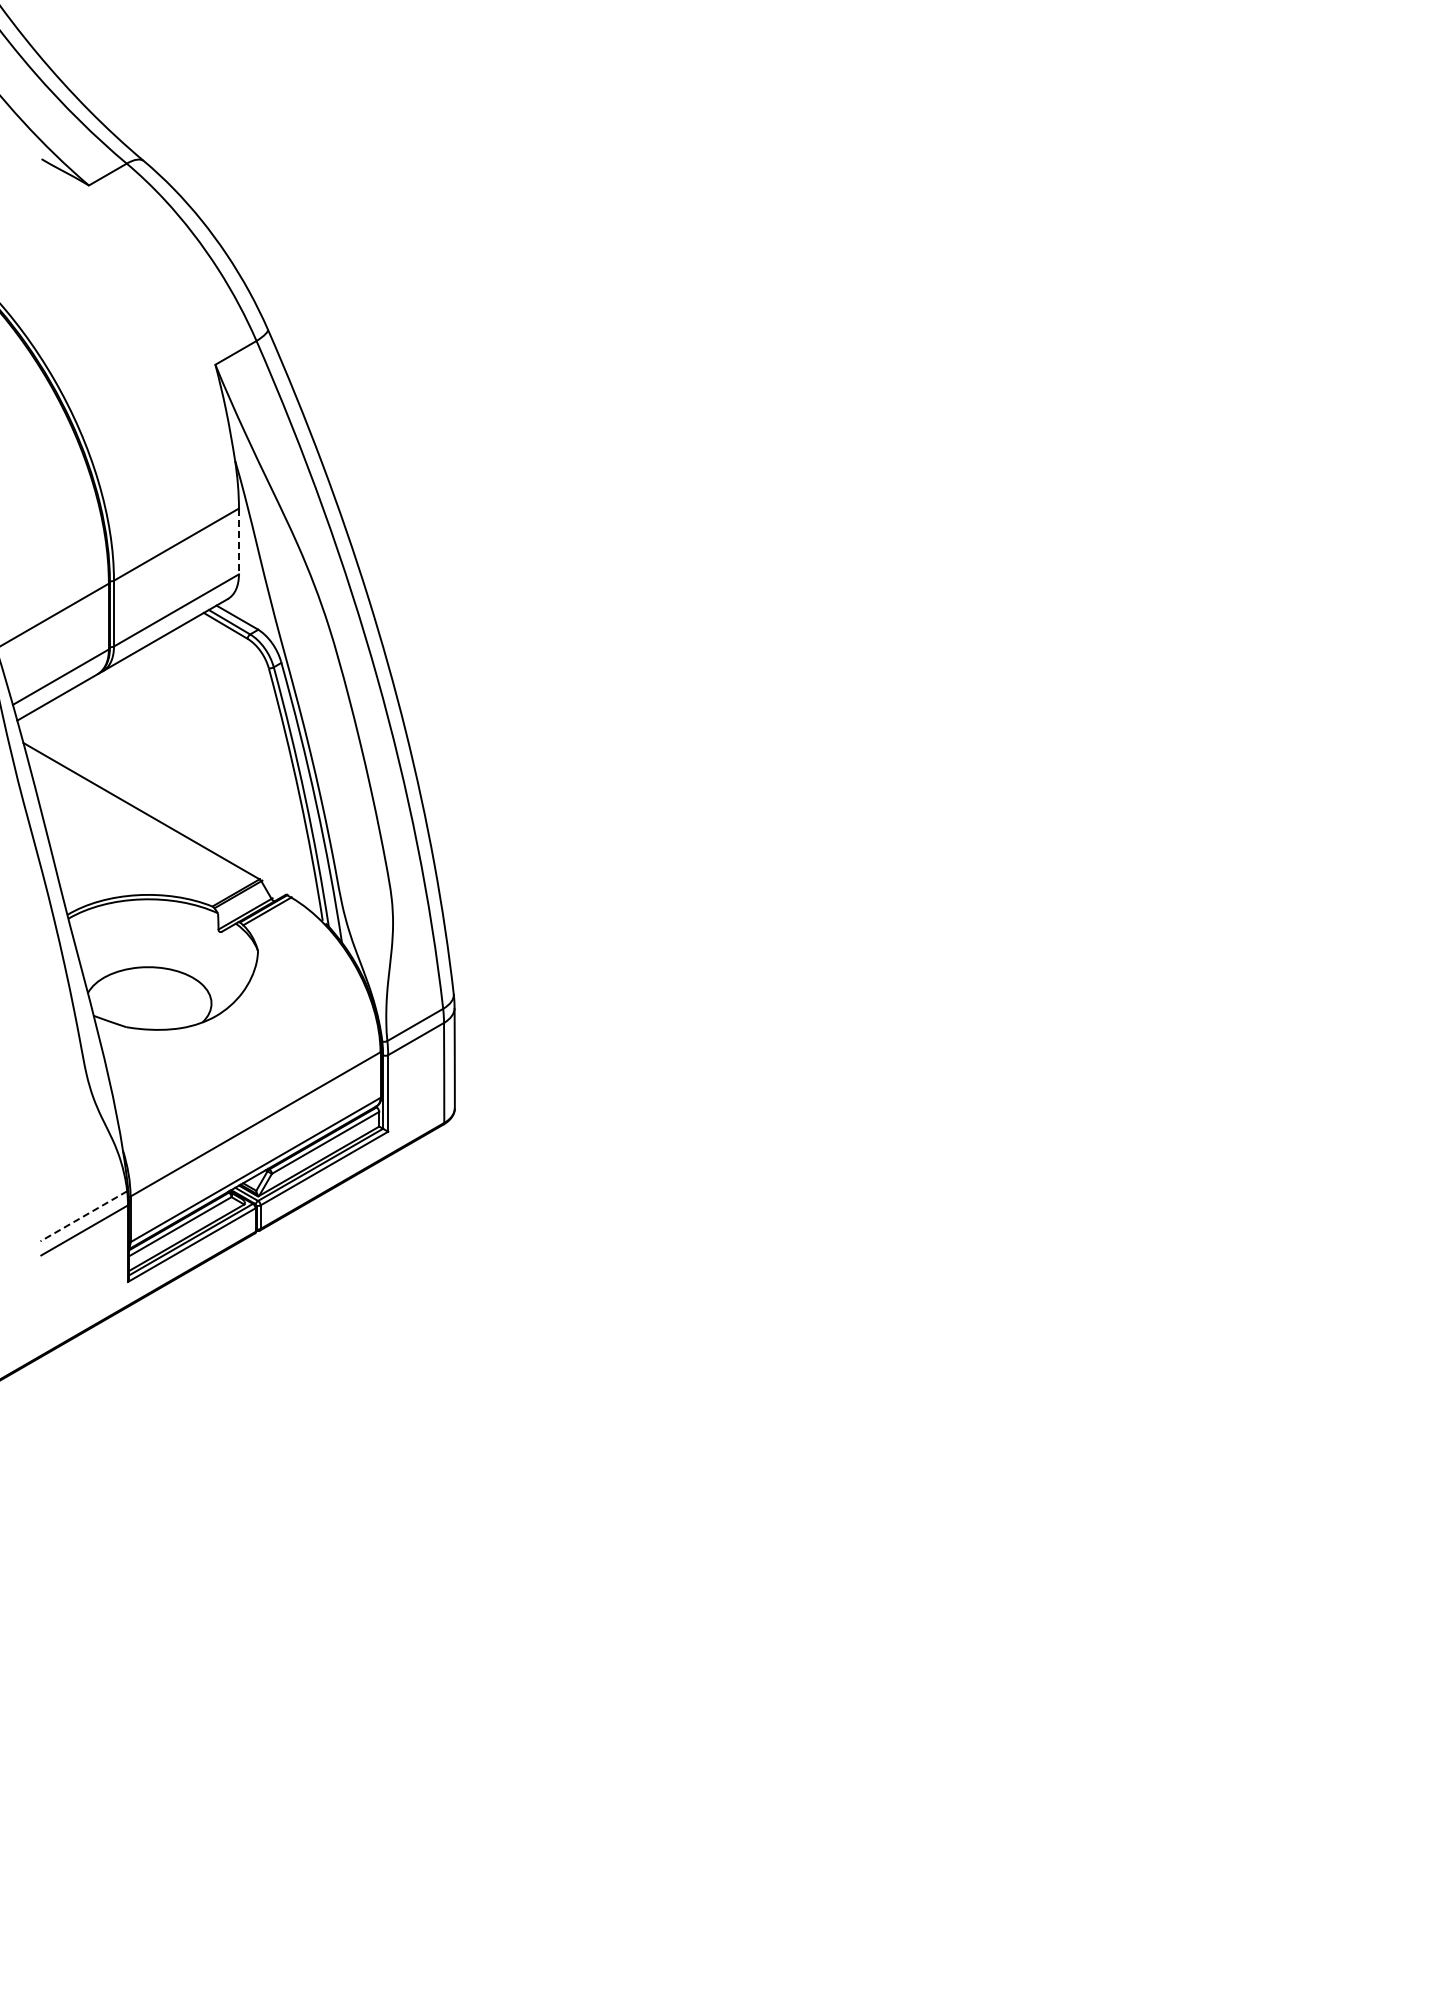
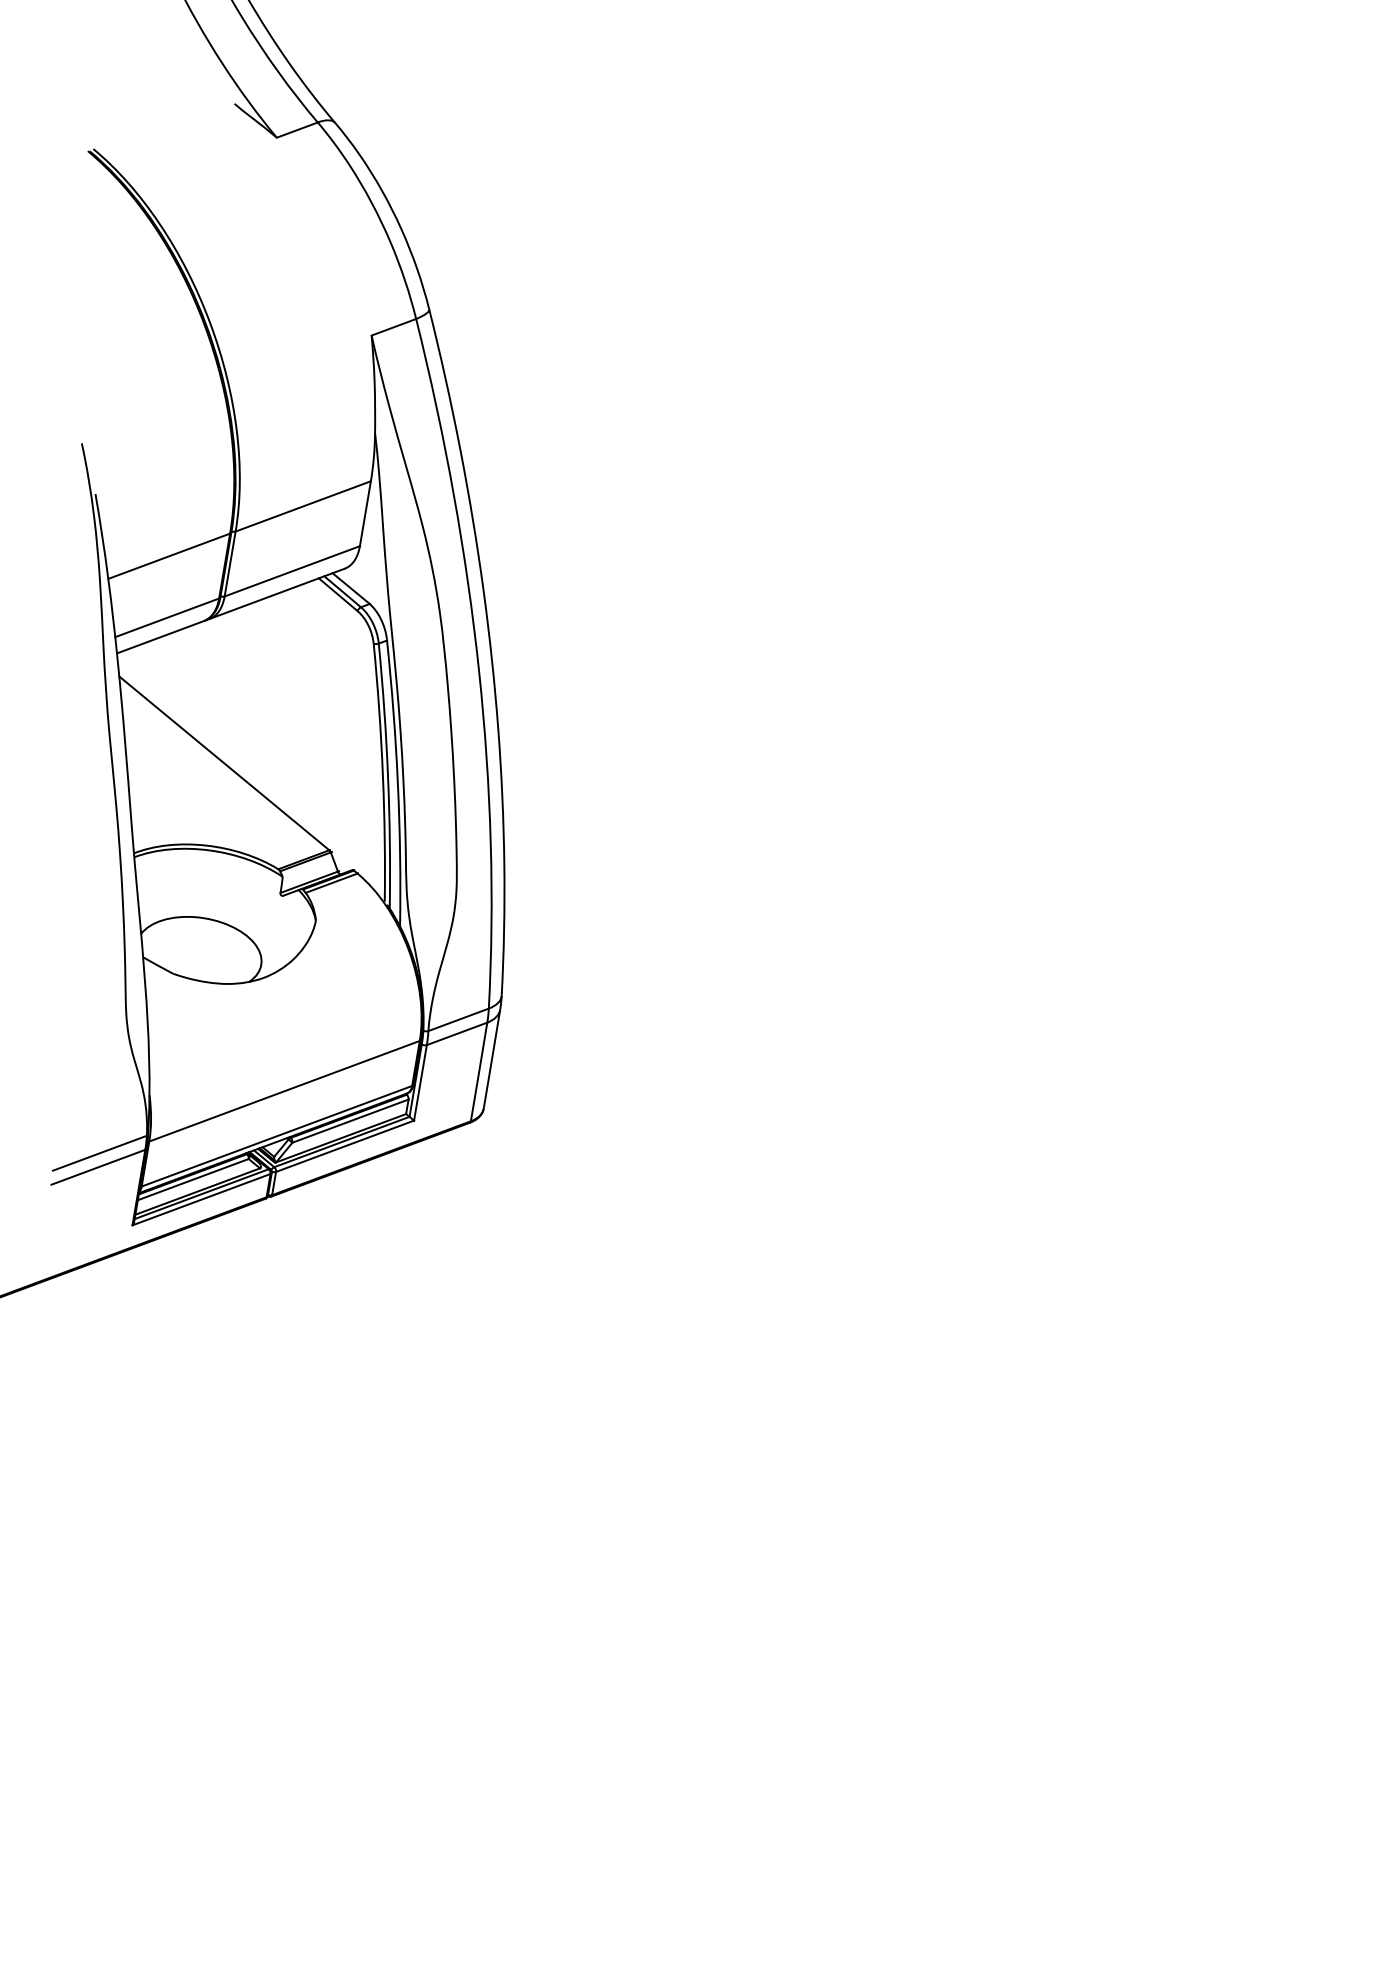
line: (238, 541) -> (364, 513), dashed -> solid
line: (83, 1216) -> (99, 1153), dashed -> solid

